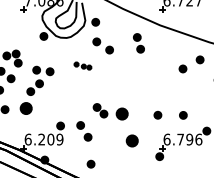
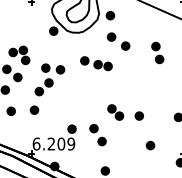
part: (138, 43) -> (157, 53), moved
part: (82, 65) -> (95, 62), size x1.67
part: (26, 108) -> (34, 110), size x0.62
part: (121, 113) -> (138, 115), size x0.62
part: (132, 140) -> (150, 145), size x0.62

